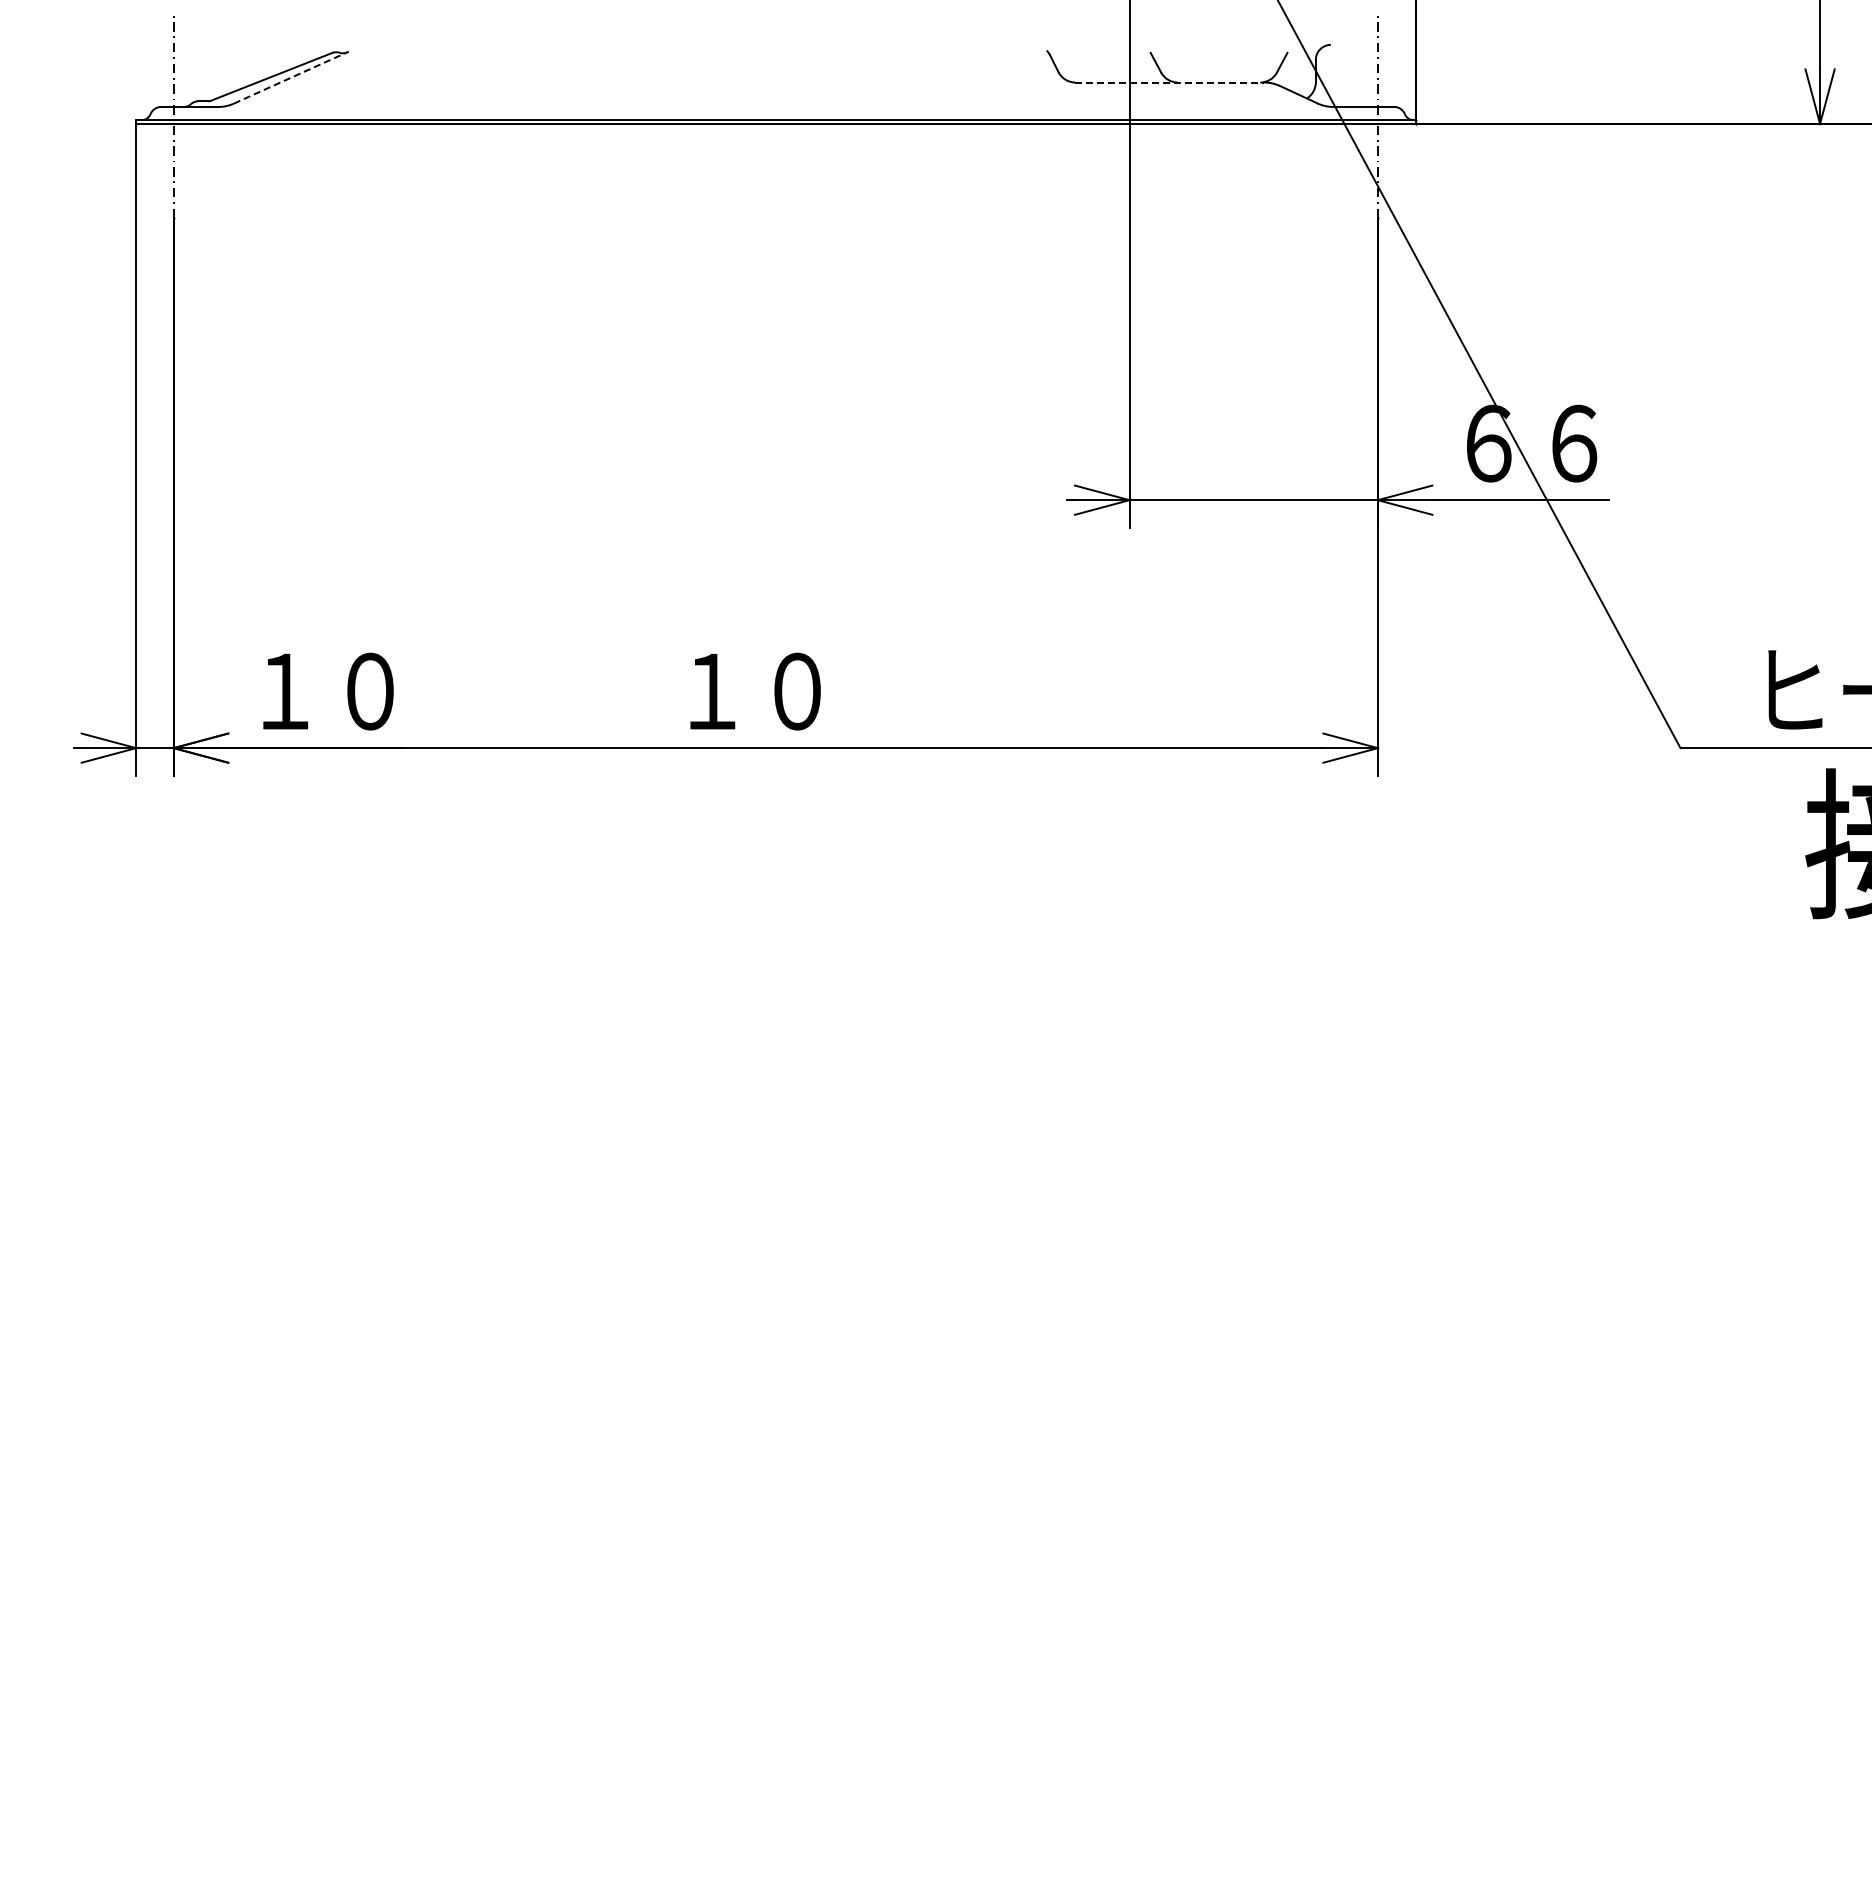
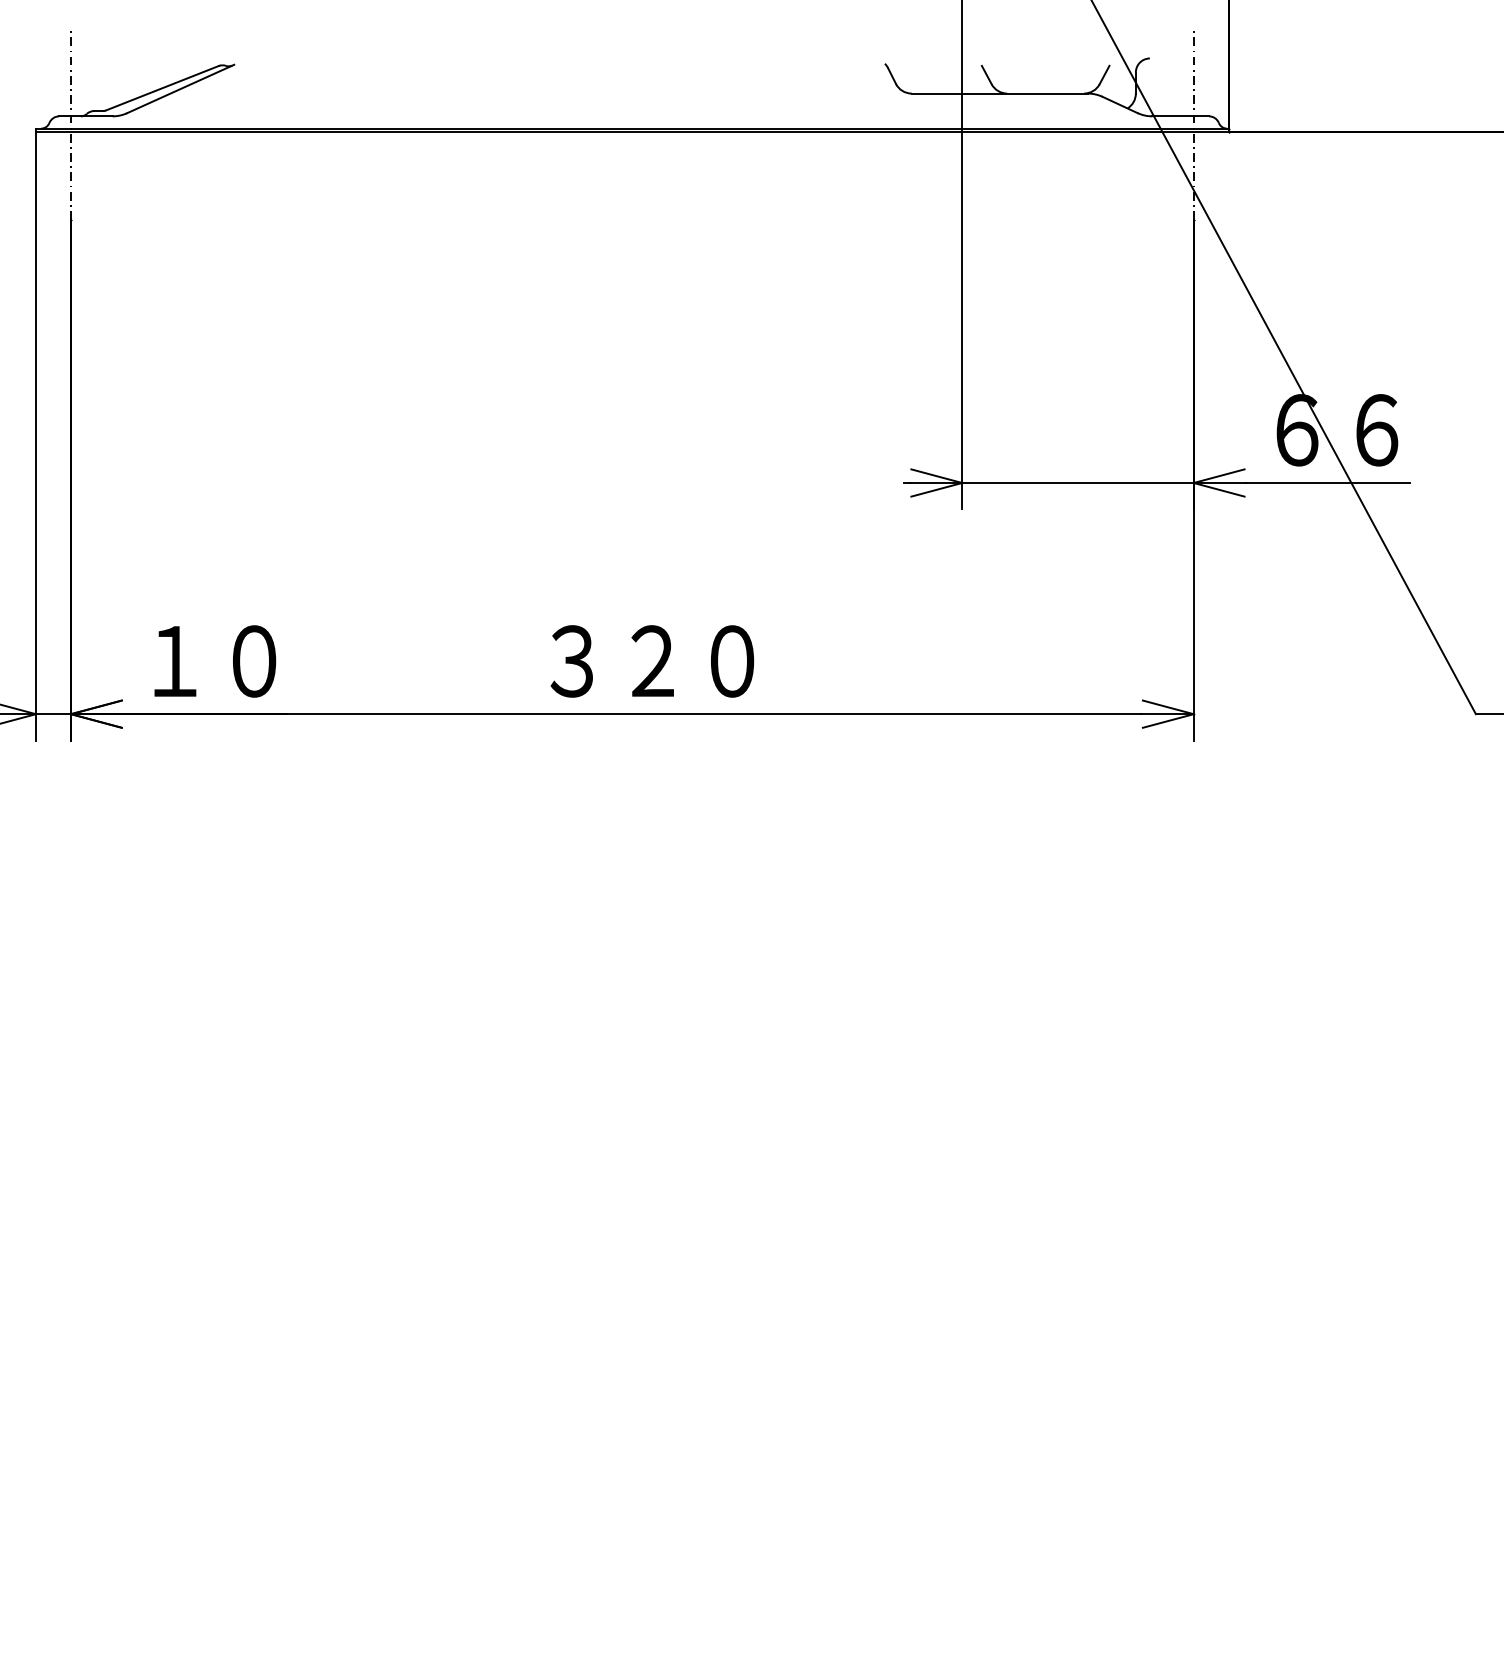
line: (291, 77) -> (180, 88), dashed -> solid
line: (1170, 82) -> (1000, 93), dashed -> solid
text: (797, 691) -> (652, 661), １０ -> ３２０

